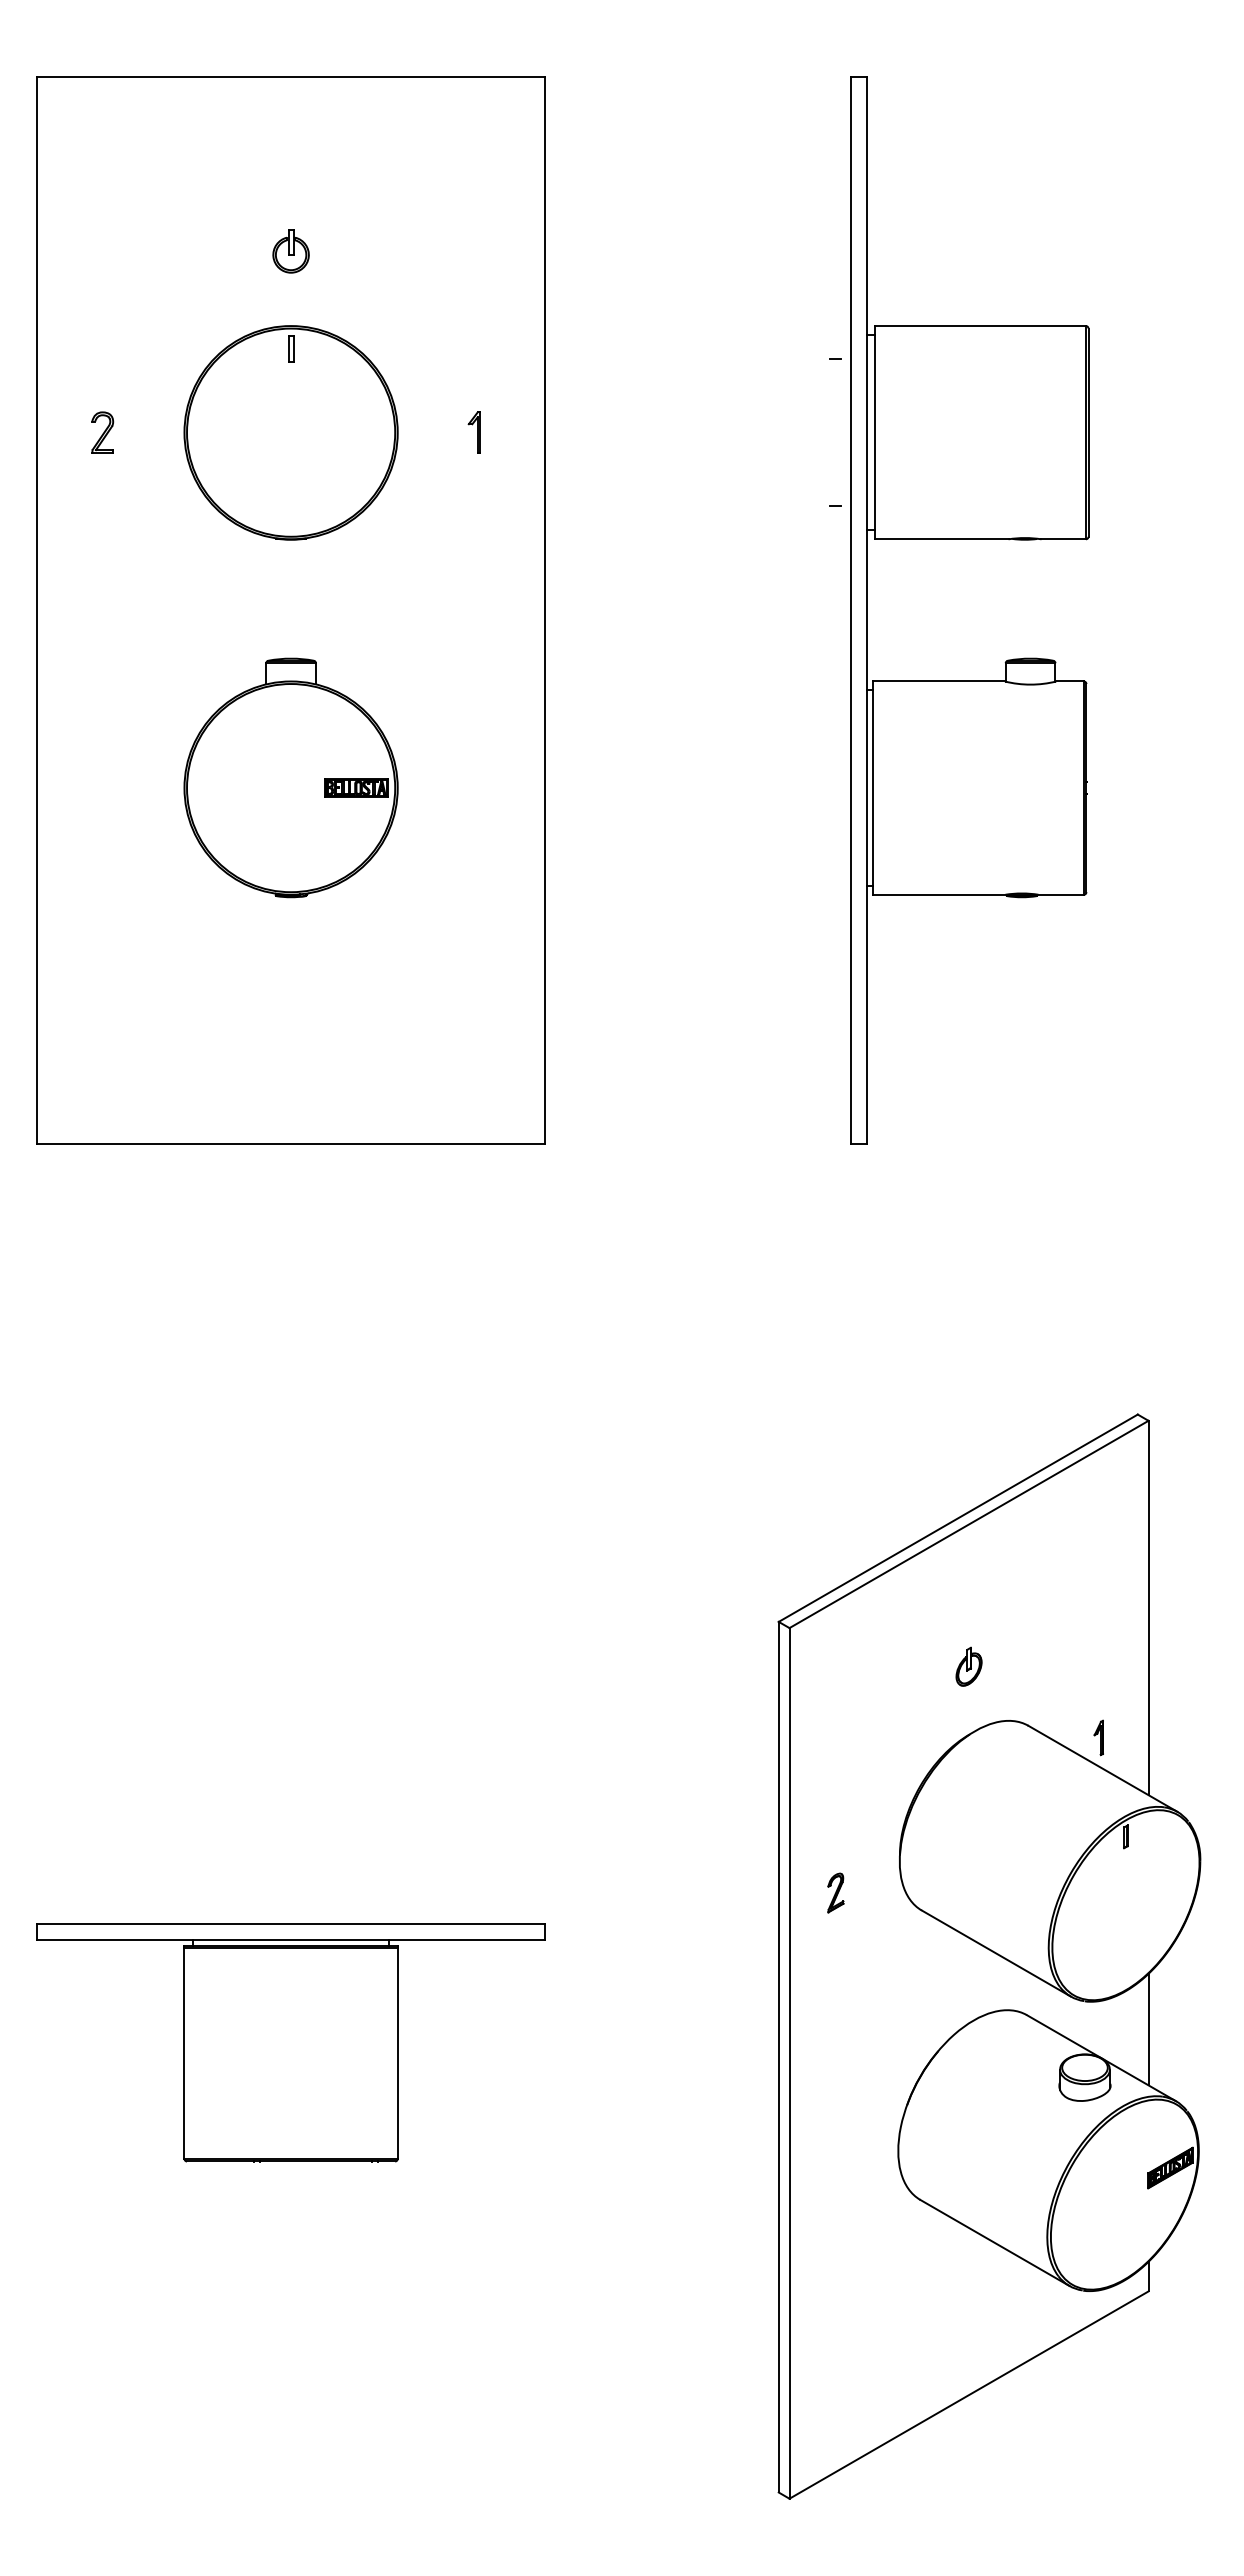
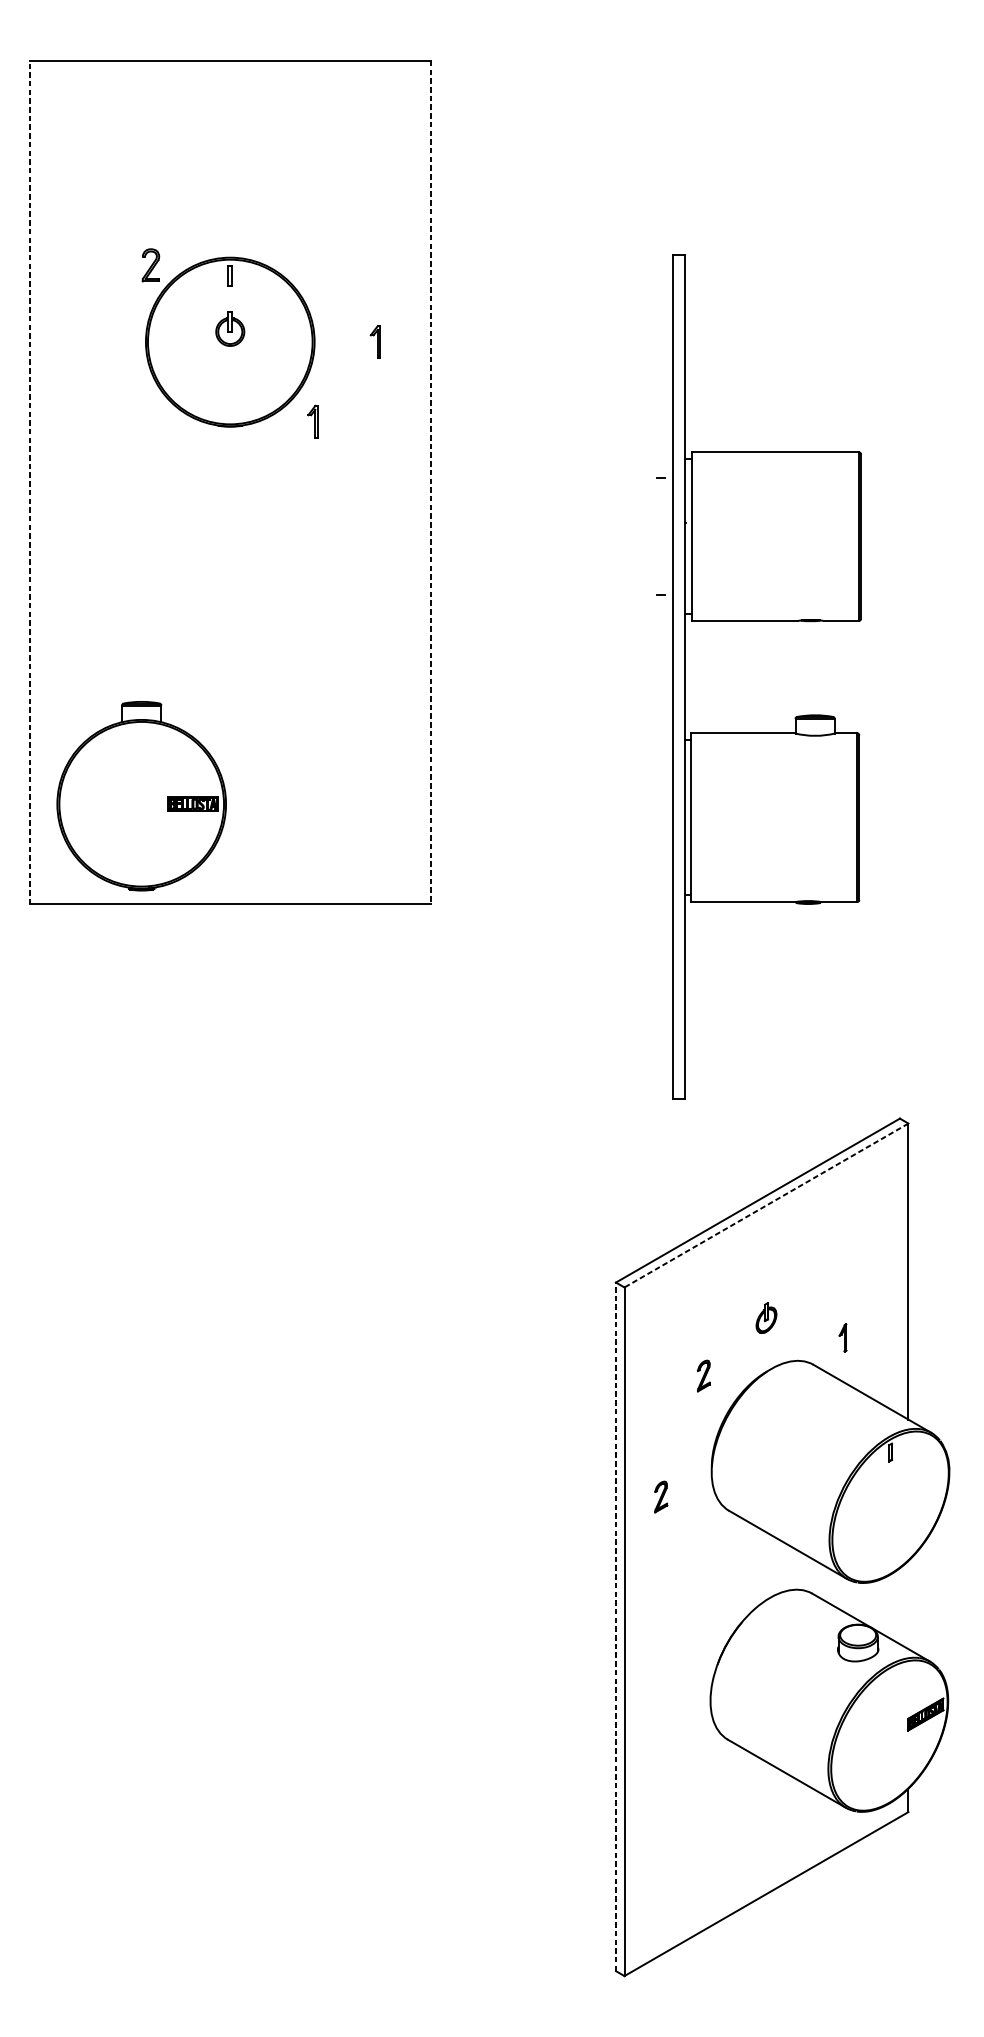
part: (290, 251) -> (229, 329), moved
part: (102, 432) -> (150, 265), moved
part: (394, 533) -> (312, 421), added
line: (37, 609) -> (29, 481), solid -> dashed
line: (544, 610) -> (430, 482), solid -> dashed
part: (1006, 660) -> (796, 716), moved
part: (290, 777) -> (141, 795), moved
line: (968, 1524) -> (766, 1205), solid -> dashed
part: (1098, 1737) -> (842, 1337), moved
part: (889, 1739) -> (703, 1375), added
line: (1148, 2029) -> (908, 1604), removed
part: (290, 2042) -> (229, 1615), removed
line: (778, 2056) -> (615, 1626), solid -> dashed

